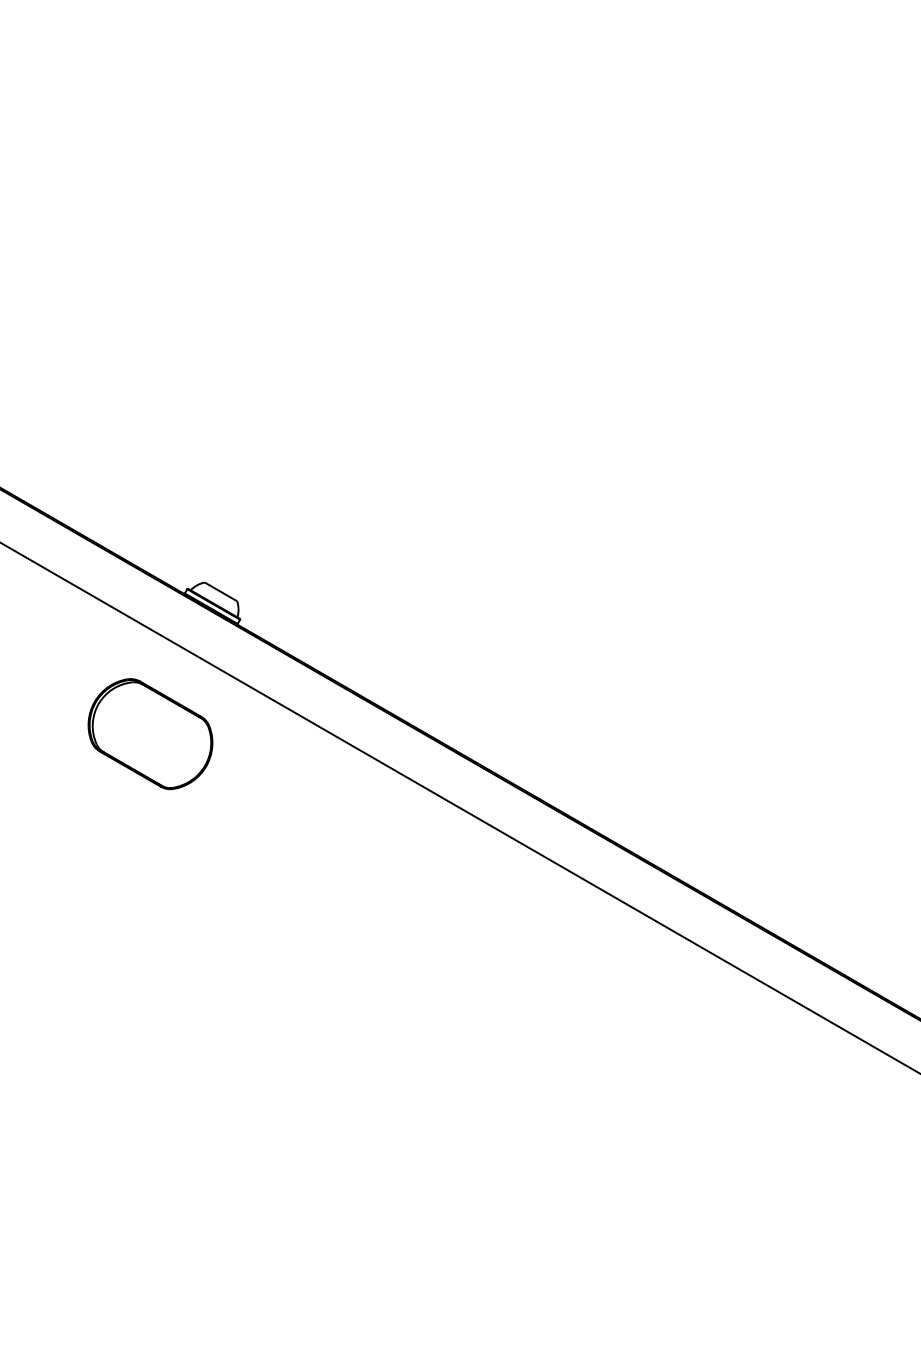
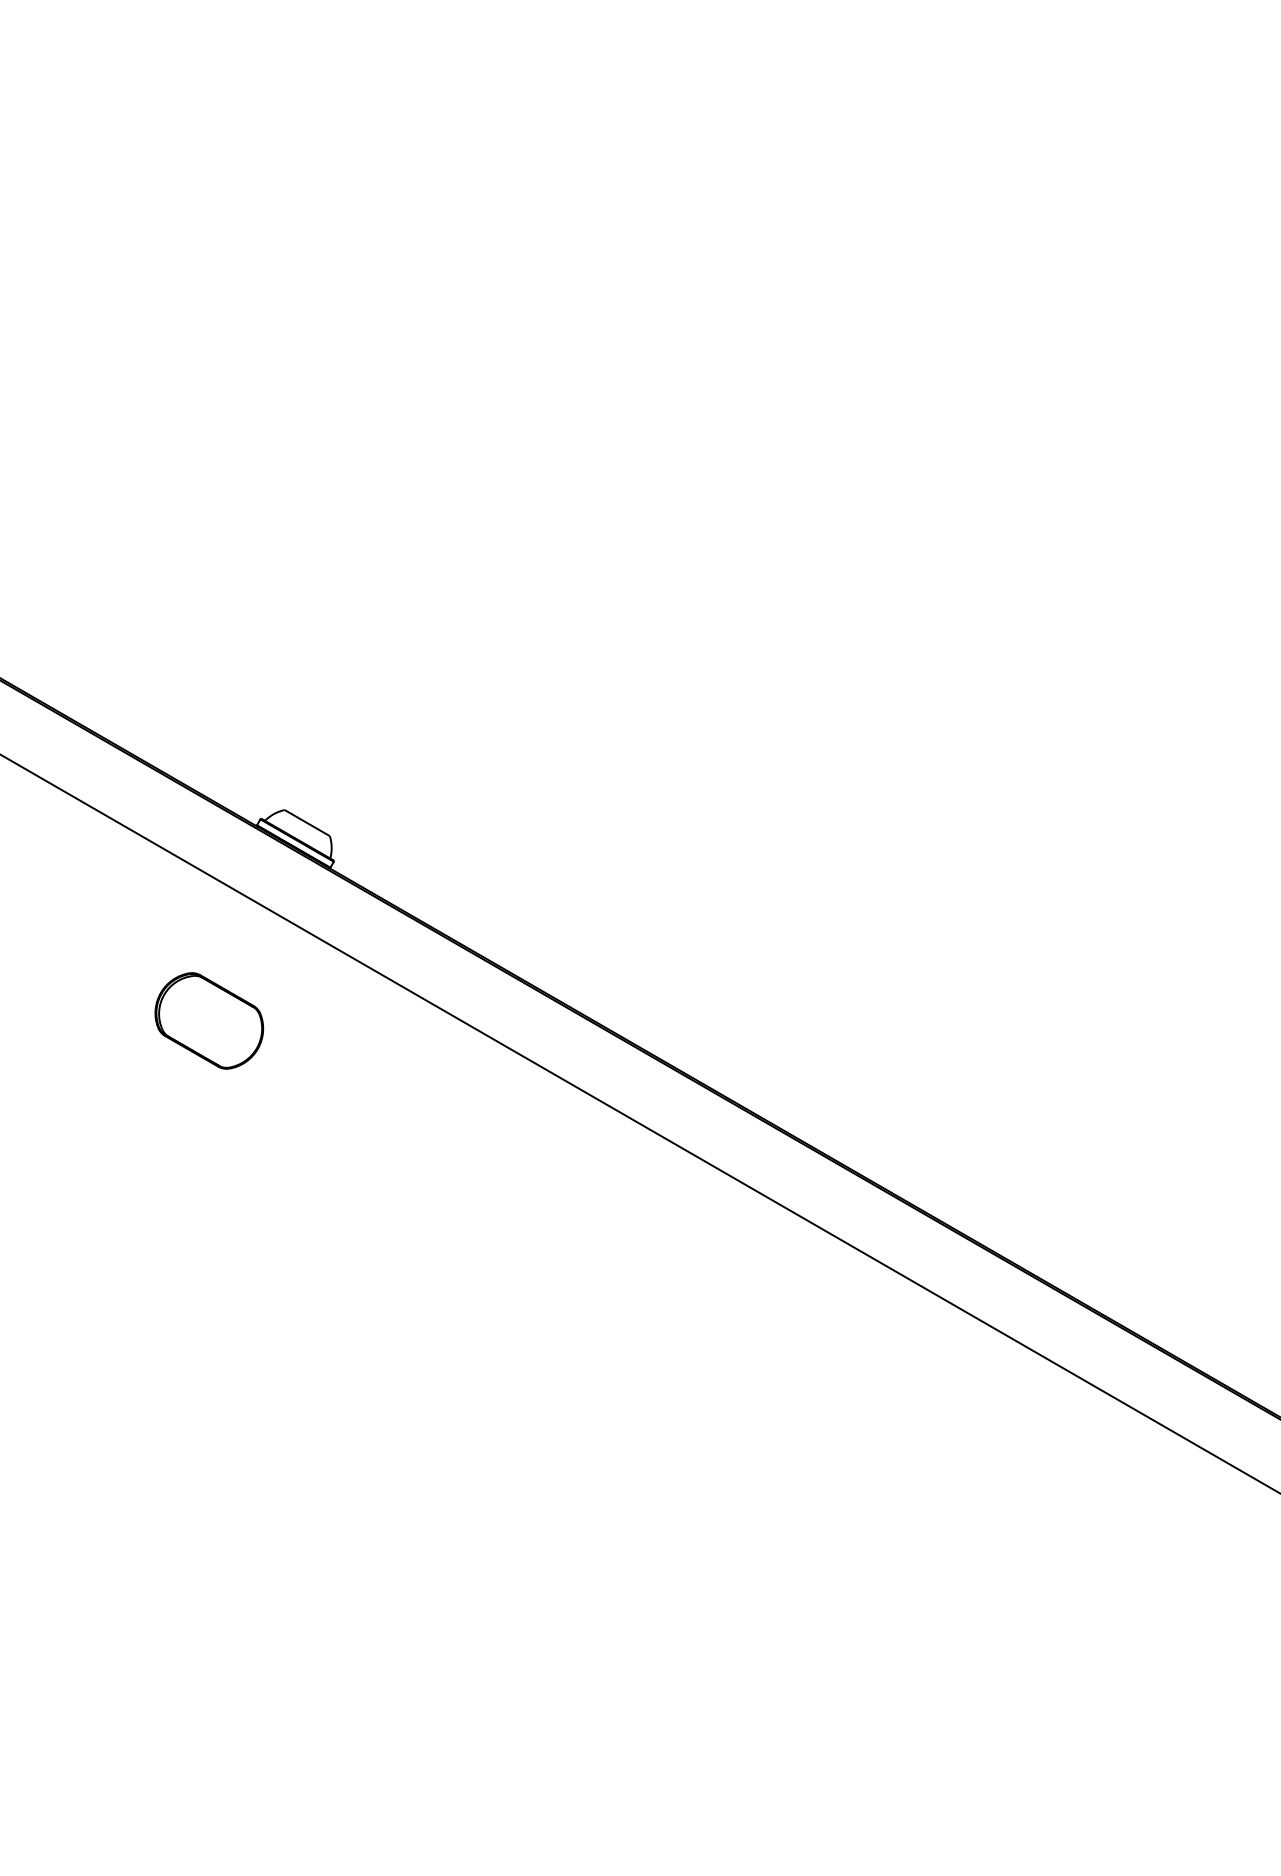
part: (150, 733) -> (209, 1020), size x0.62

